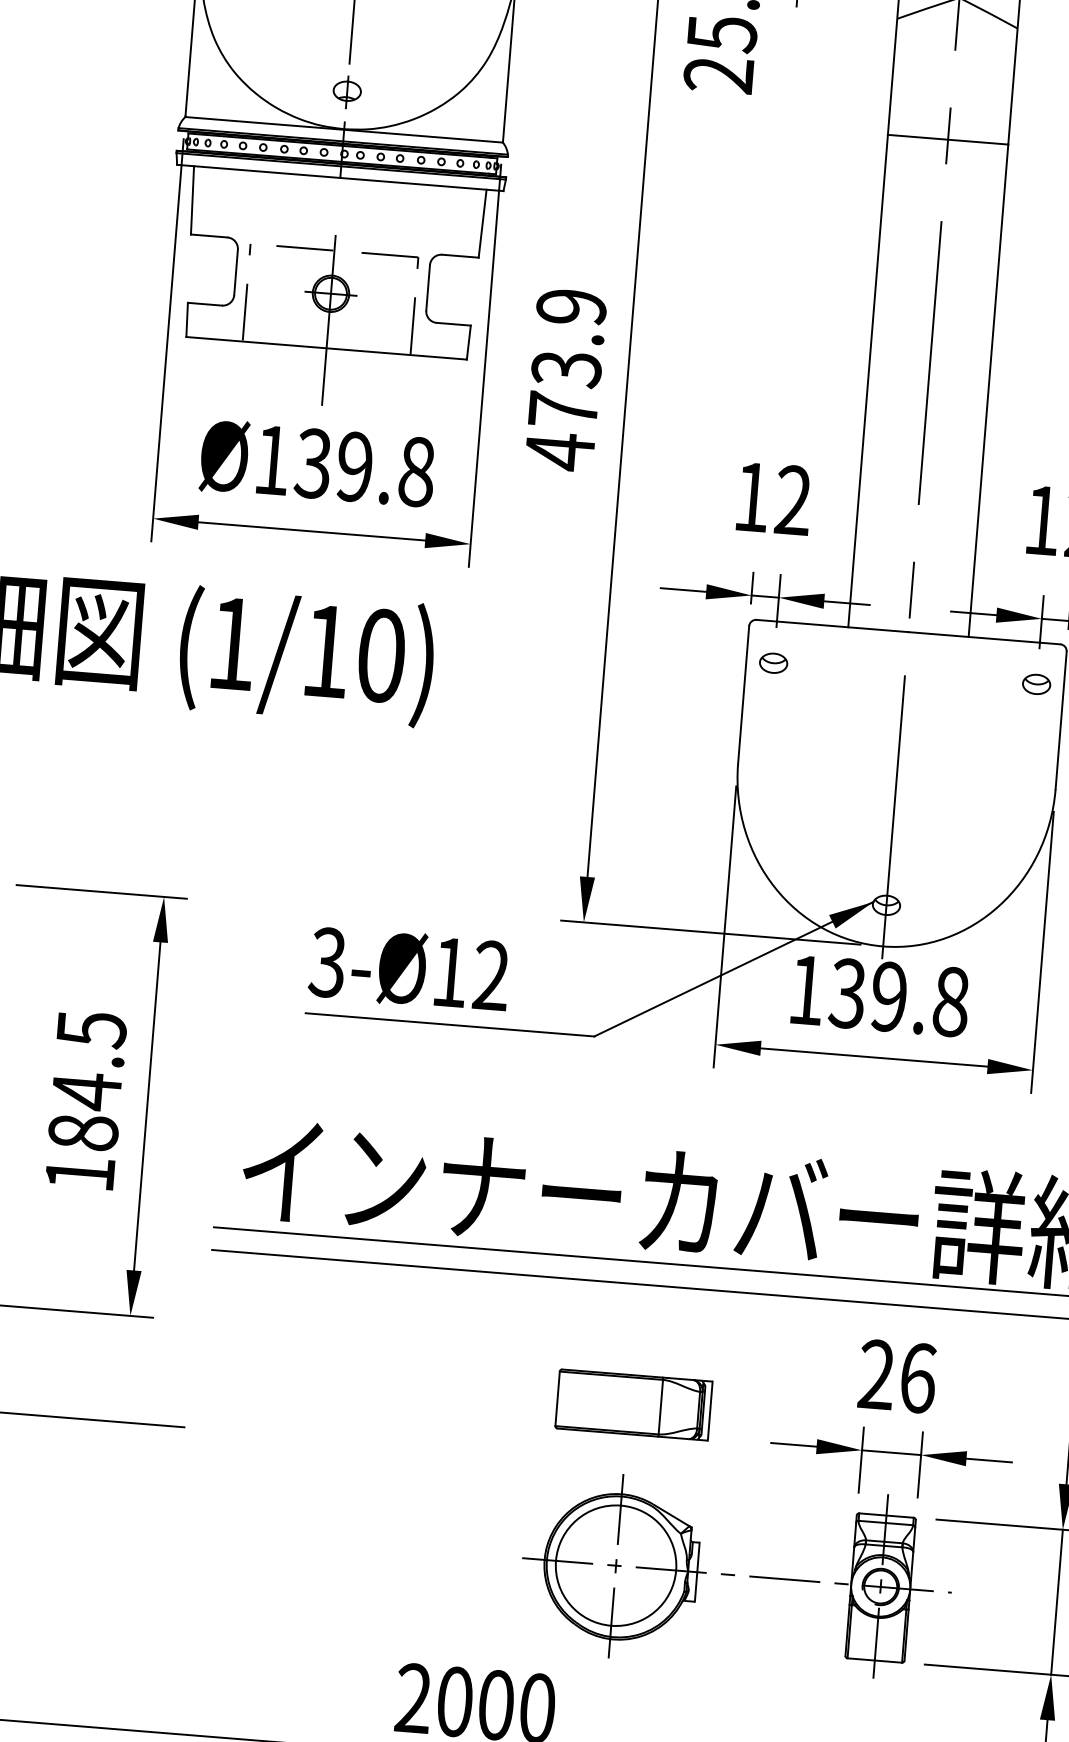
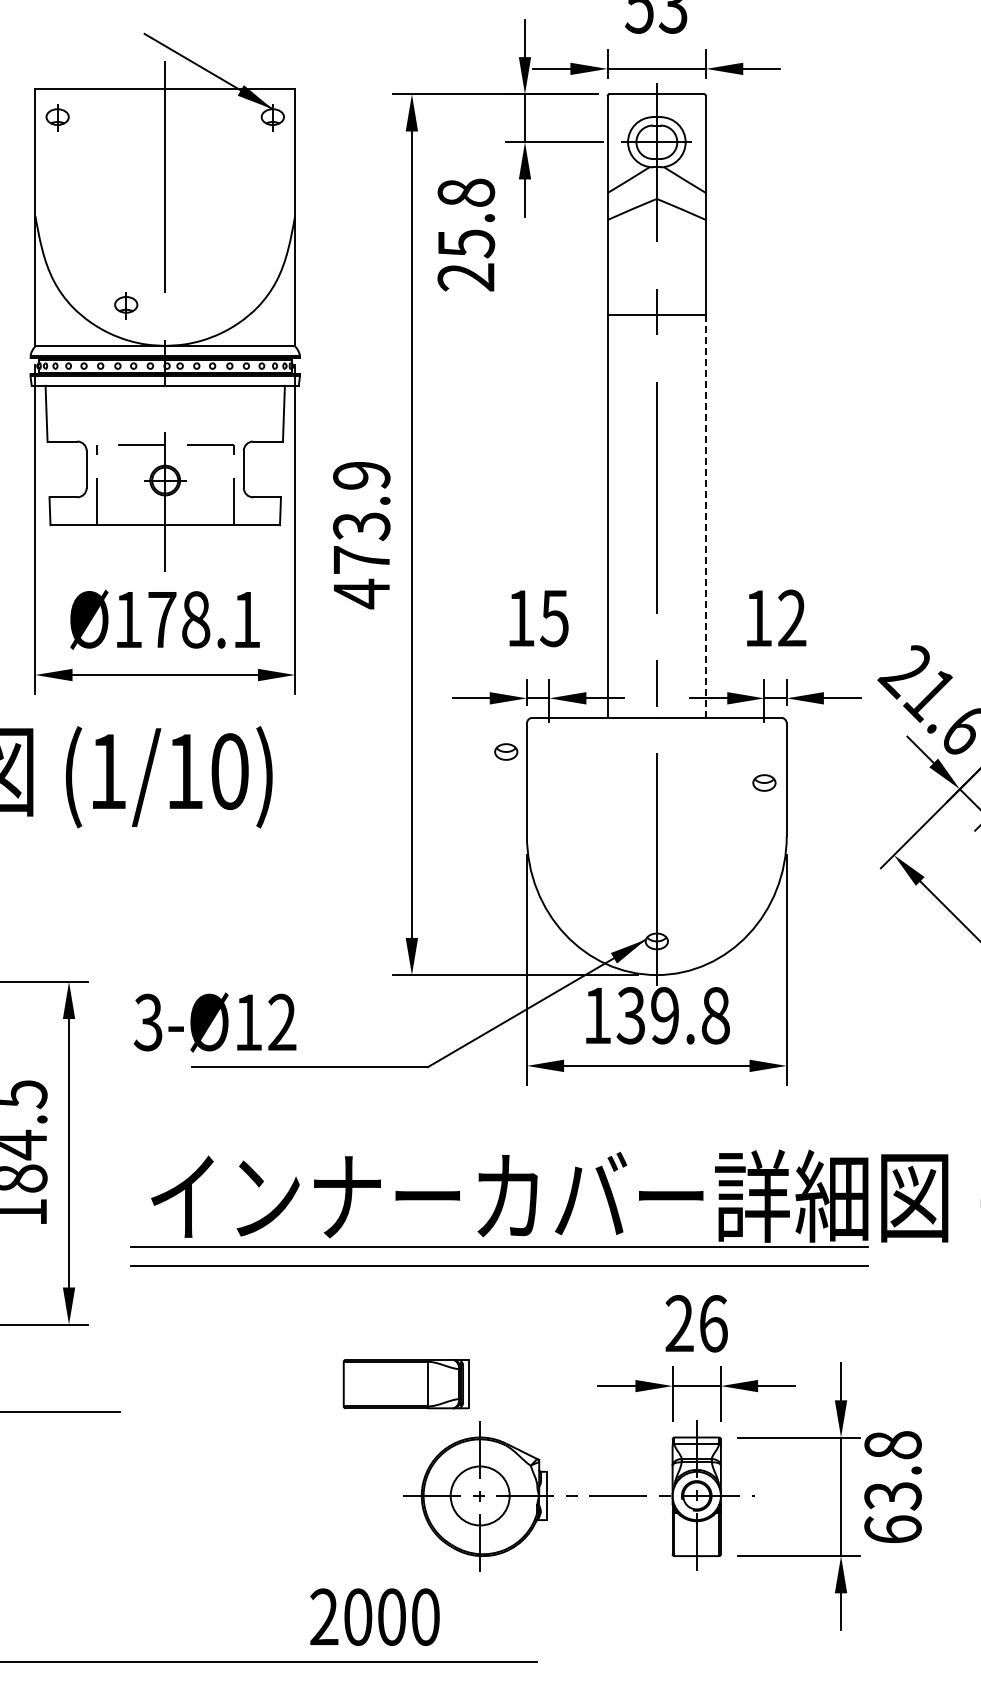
part: (347, 92) -> (126, 305), moved
line: (988, 390) -> (706, 516), solid -> dashed
text: (364, 467) -> (203, 619), Ø139.8 -> Ø178.1
text: (793, 500) -> (554, 618), 12 -> 15
part: (773, 662) -> (506, 751), moved
part: (1036, 683) -> (764, 782), moved
text: (408, 969) -> (214, 1022), moved
part: (633, 1405) -> (405, 1384), moved
circle: (616, 1565) -> (480, 1495), size x0.6

